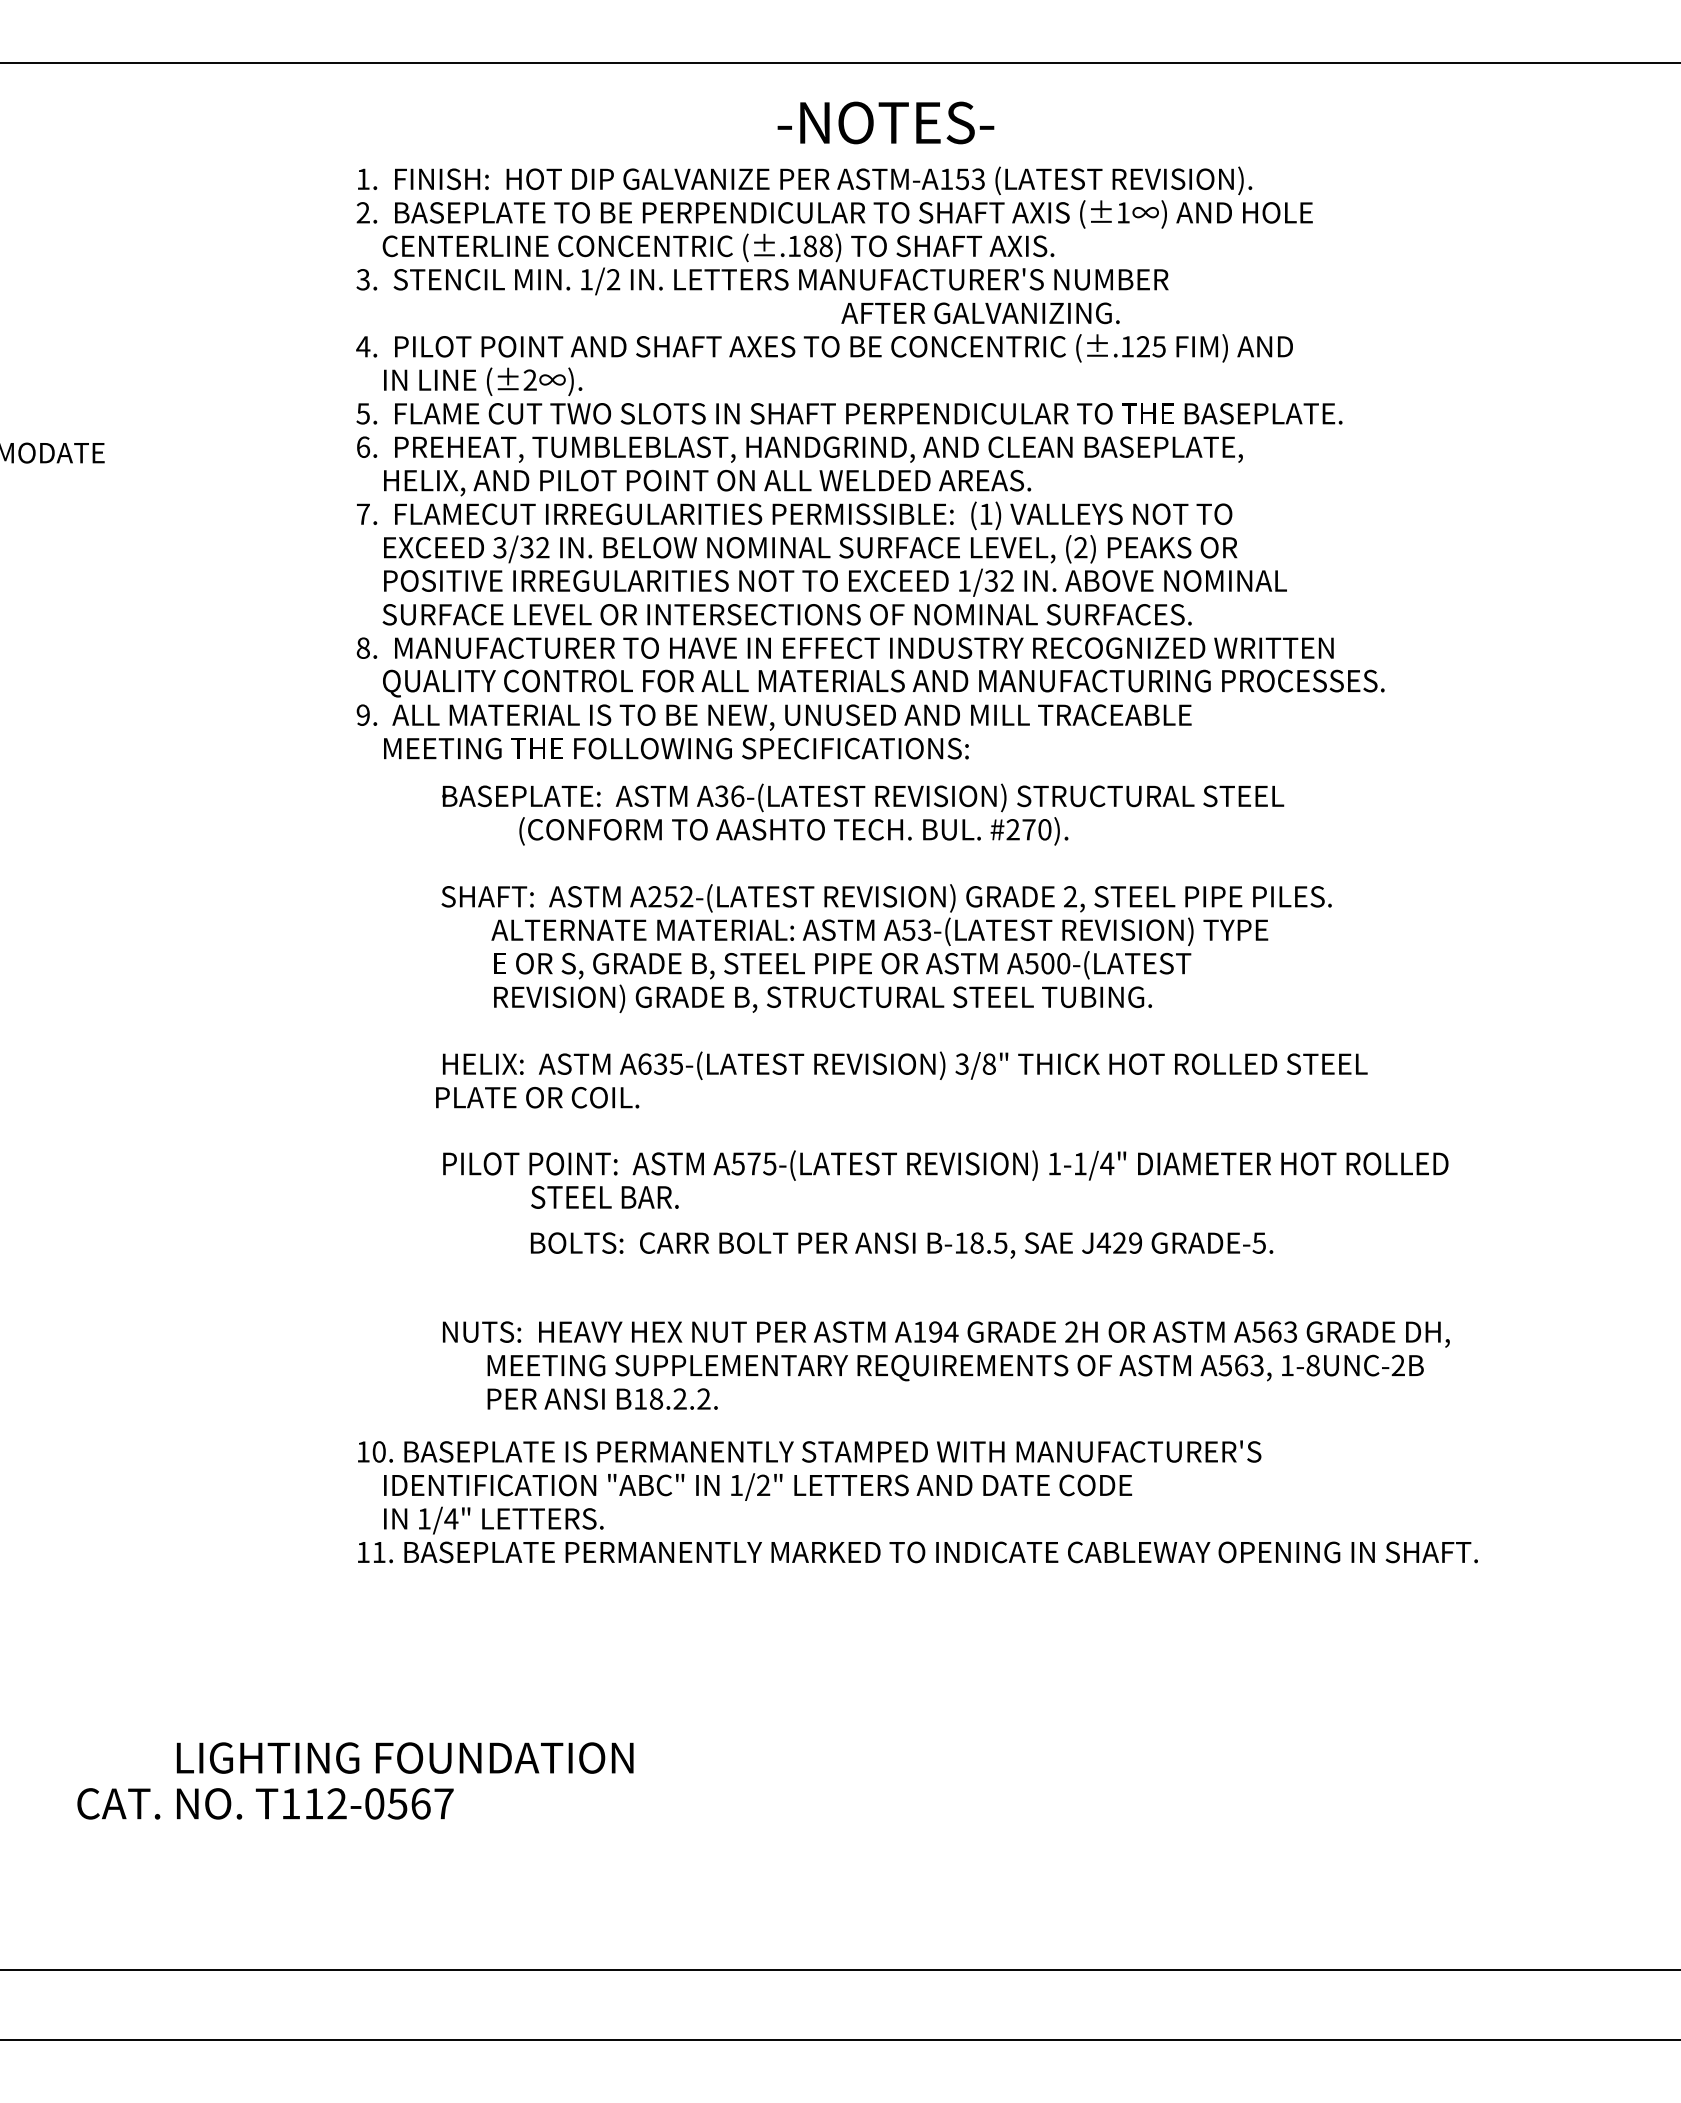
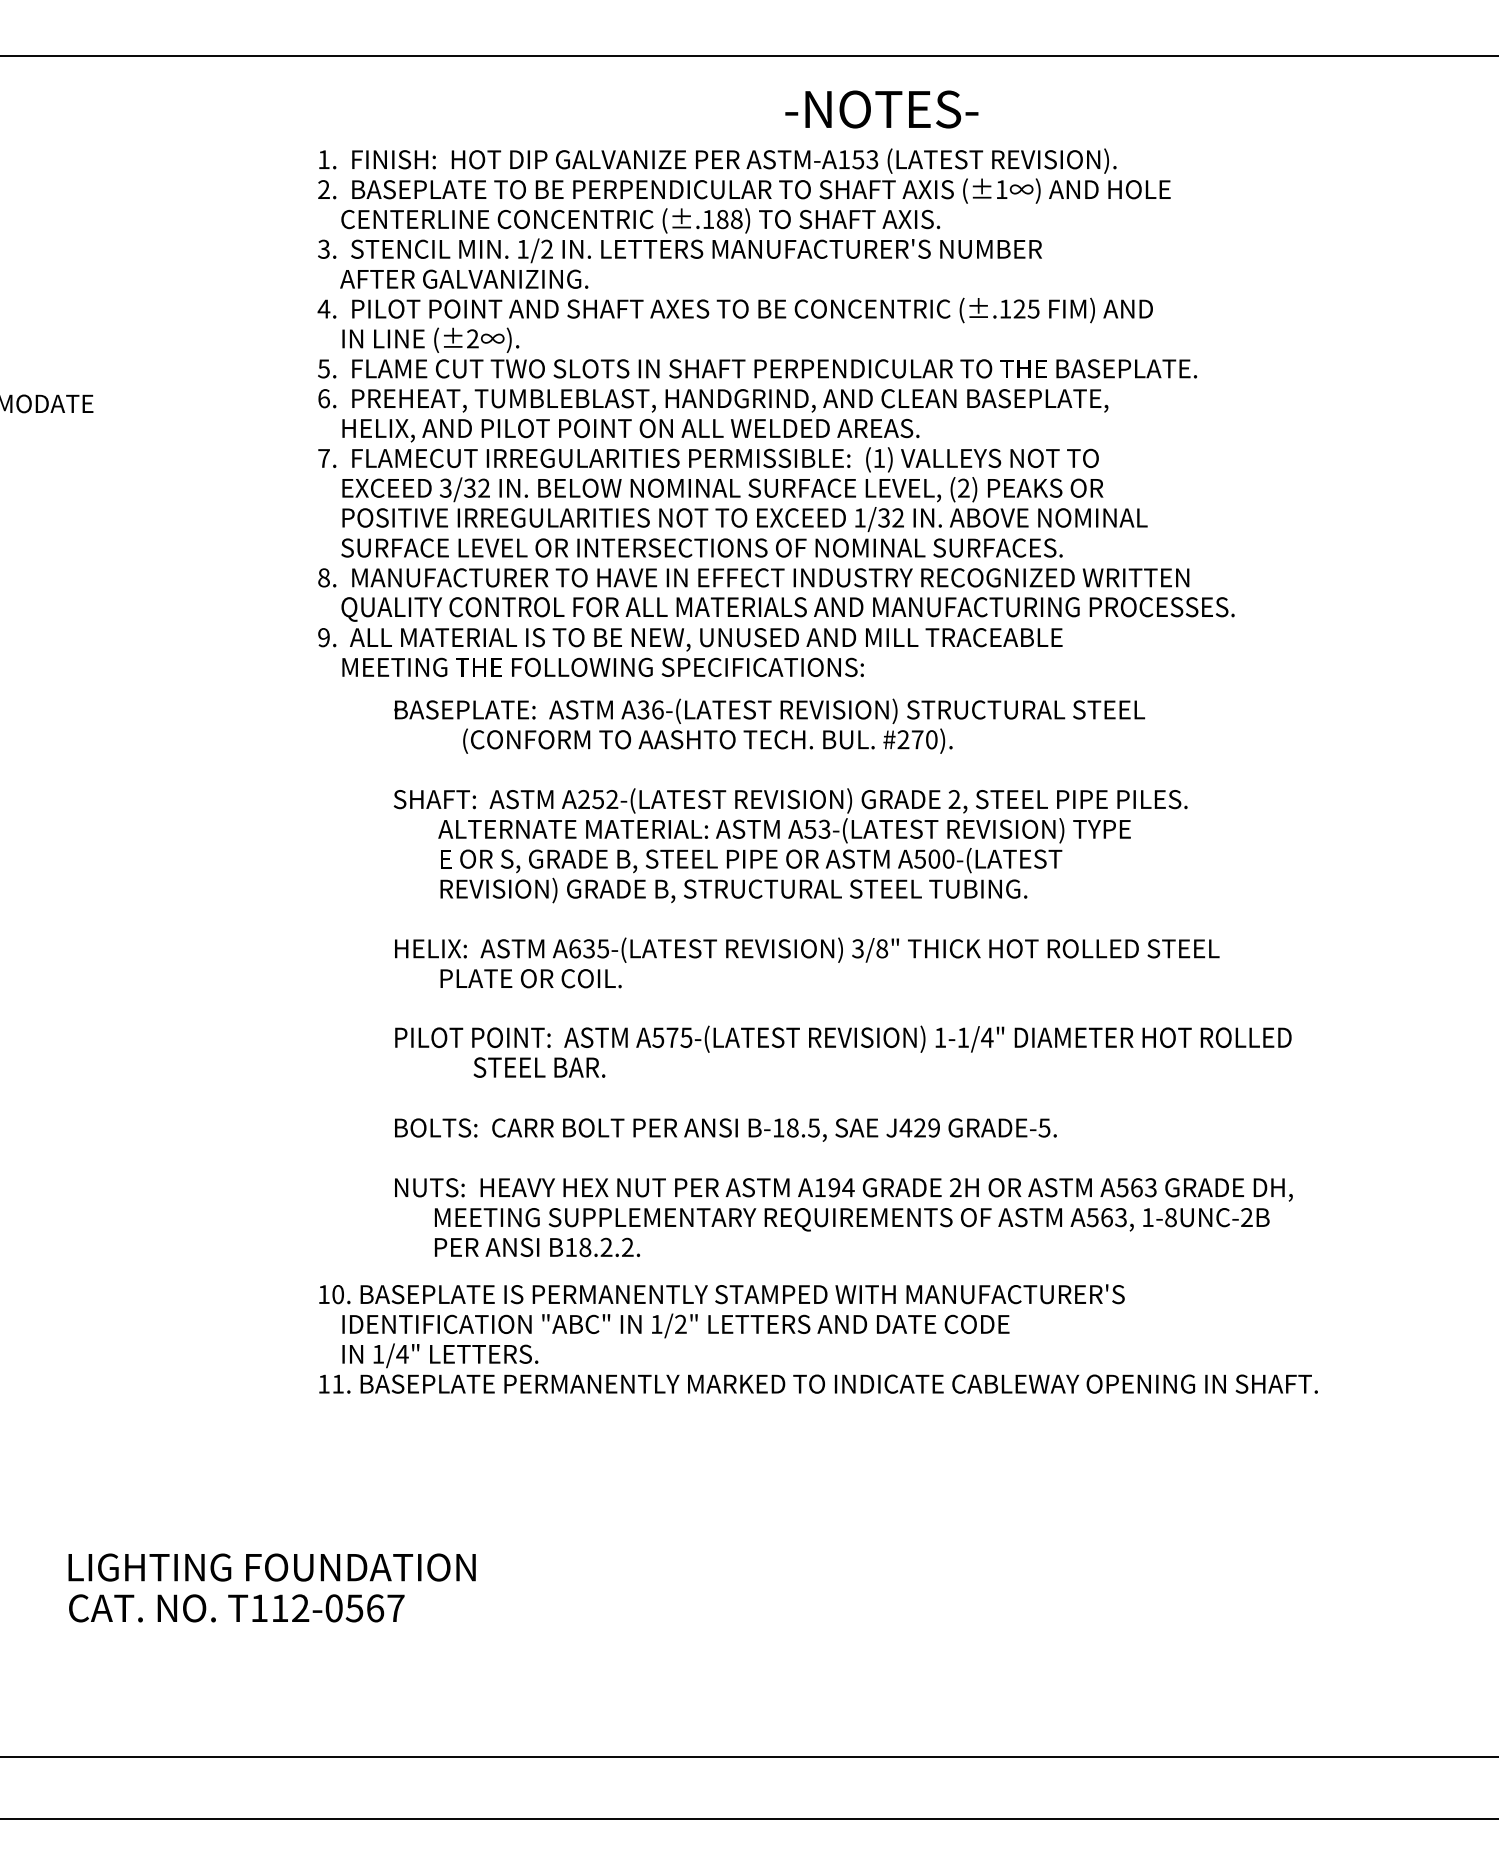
text: (885, 122) -> (881, 109), moved
text: (980, 313) -> (464, 279), moved
text: (537, 1097) -> (531, 978), moved
text: (902, 1245) -> (726, 1130), moved
text: (404, 1757) -> (271, 1567), moved

